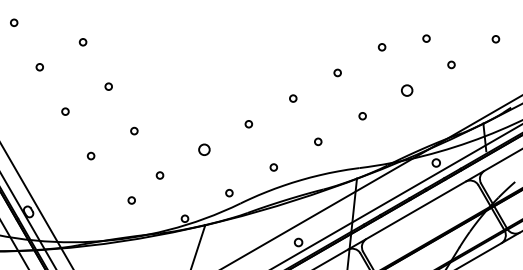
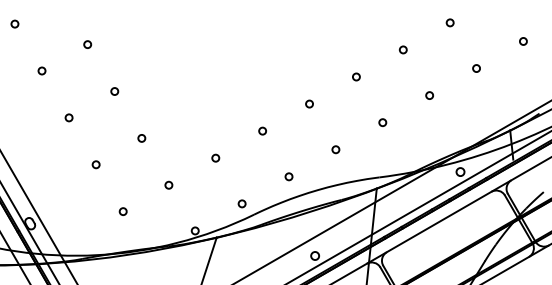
circle: (426, 38) -> (450, 22), moved
circle: (406, 90) -> (429, 95), size x0.62
circle: (204, 149) -> (215, 157), size x0.62
circle: (131, 200) -> (122, 211), moved

